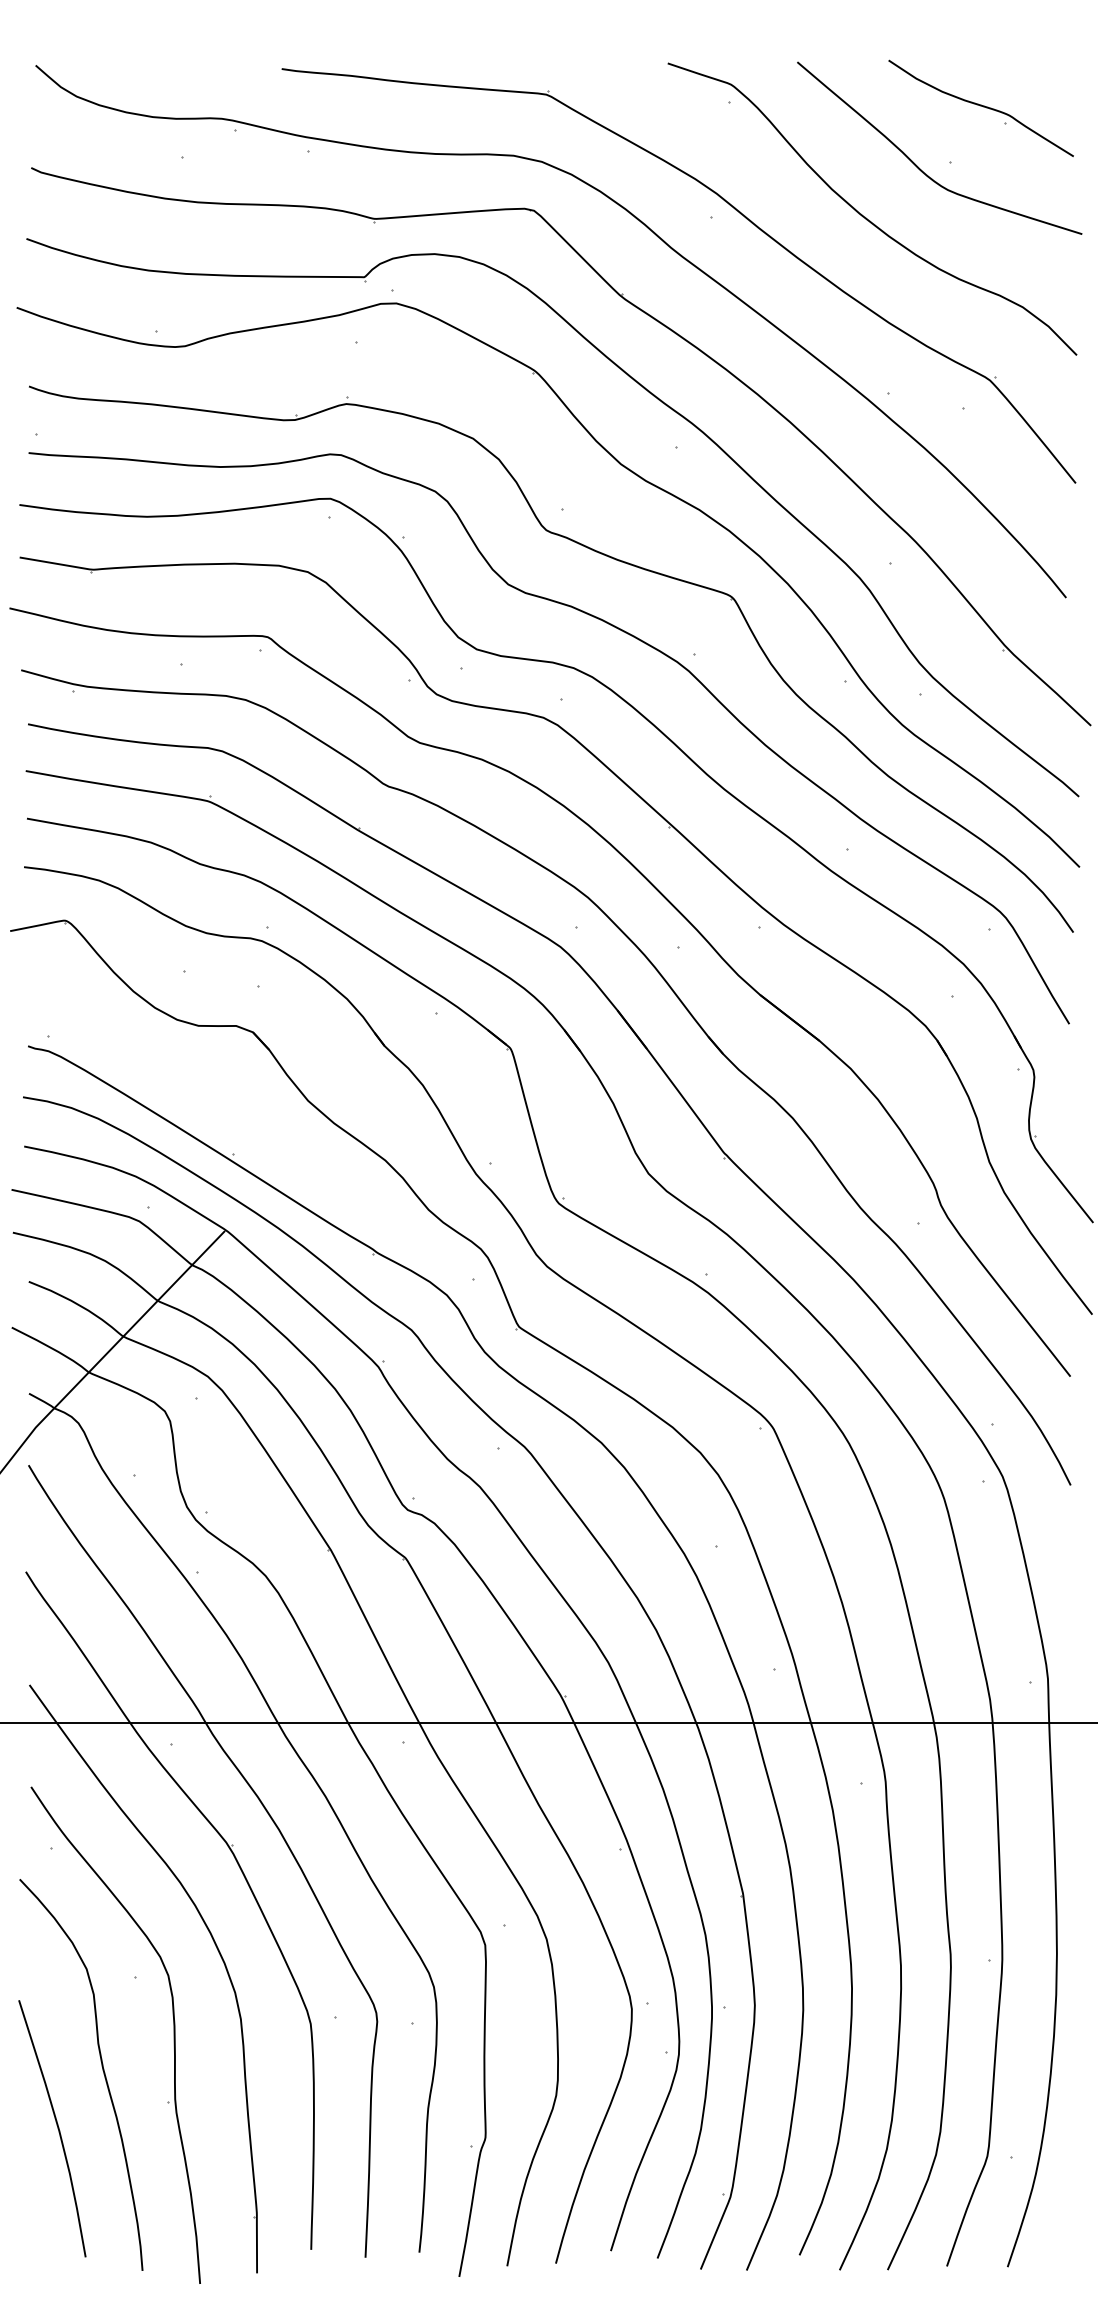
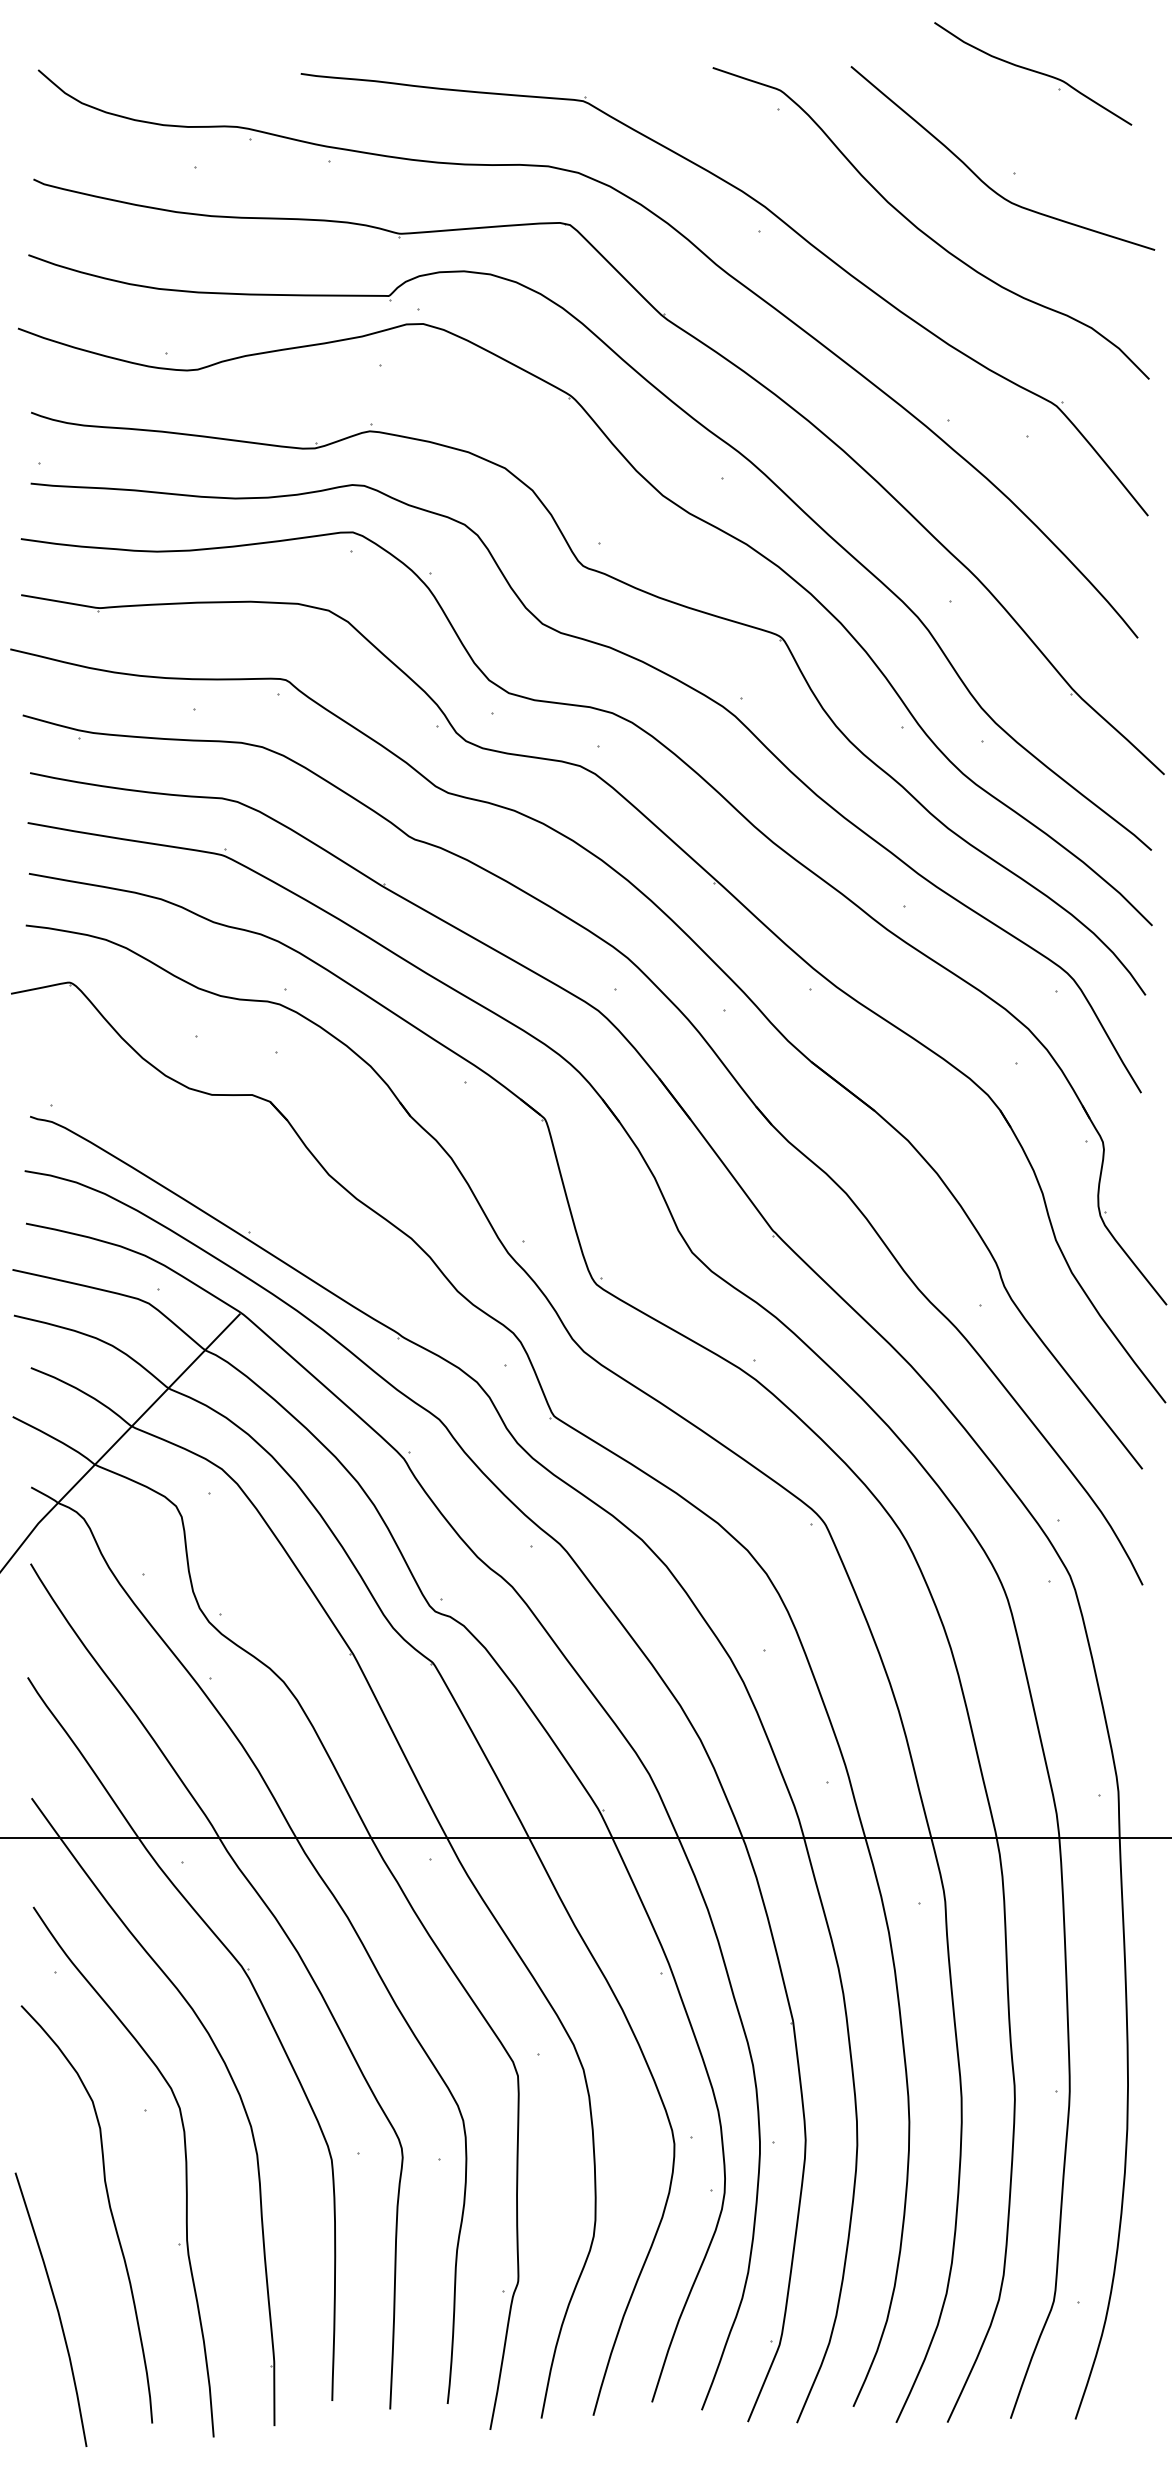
part: (981, 108) -> (1033, 73), moved
curve: (56, 2125) -> (55, 2306), moved

